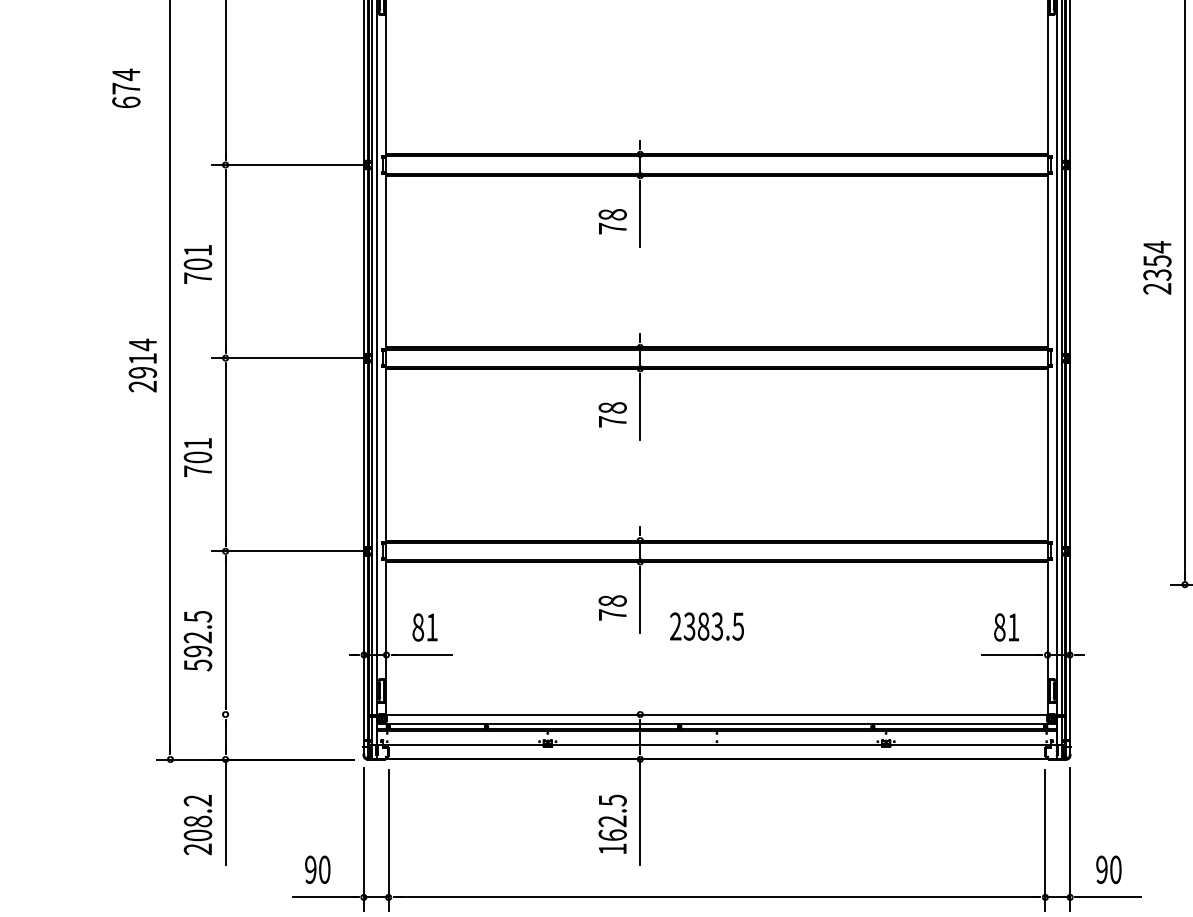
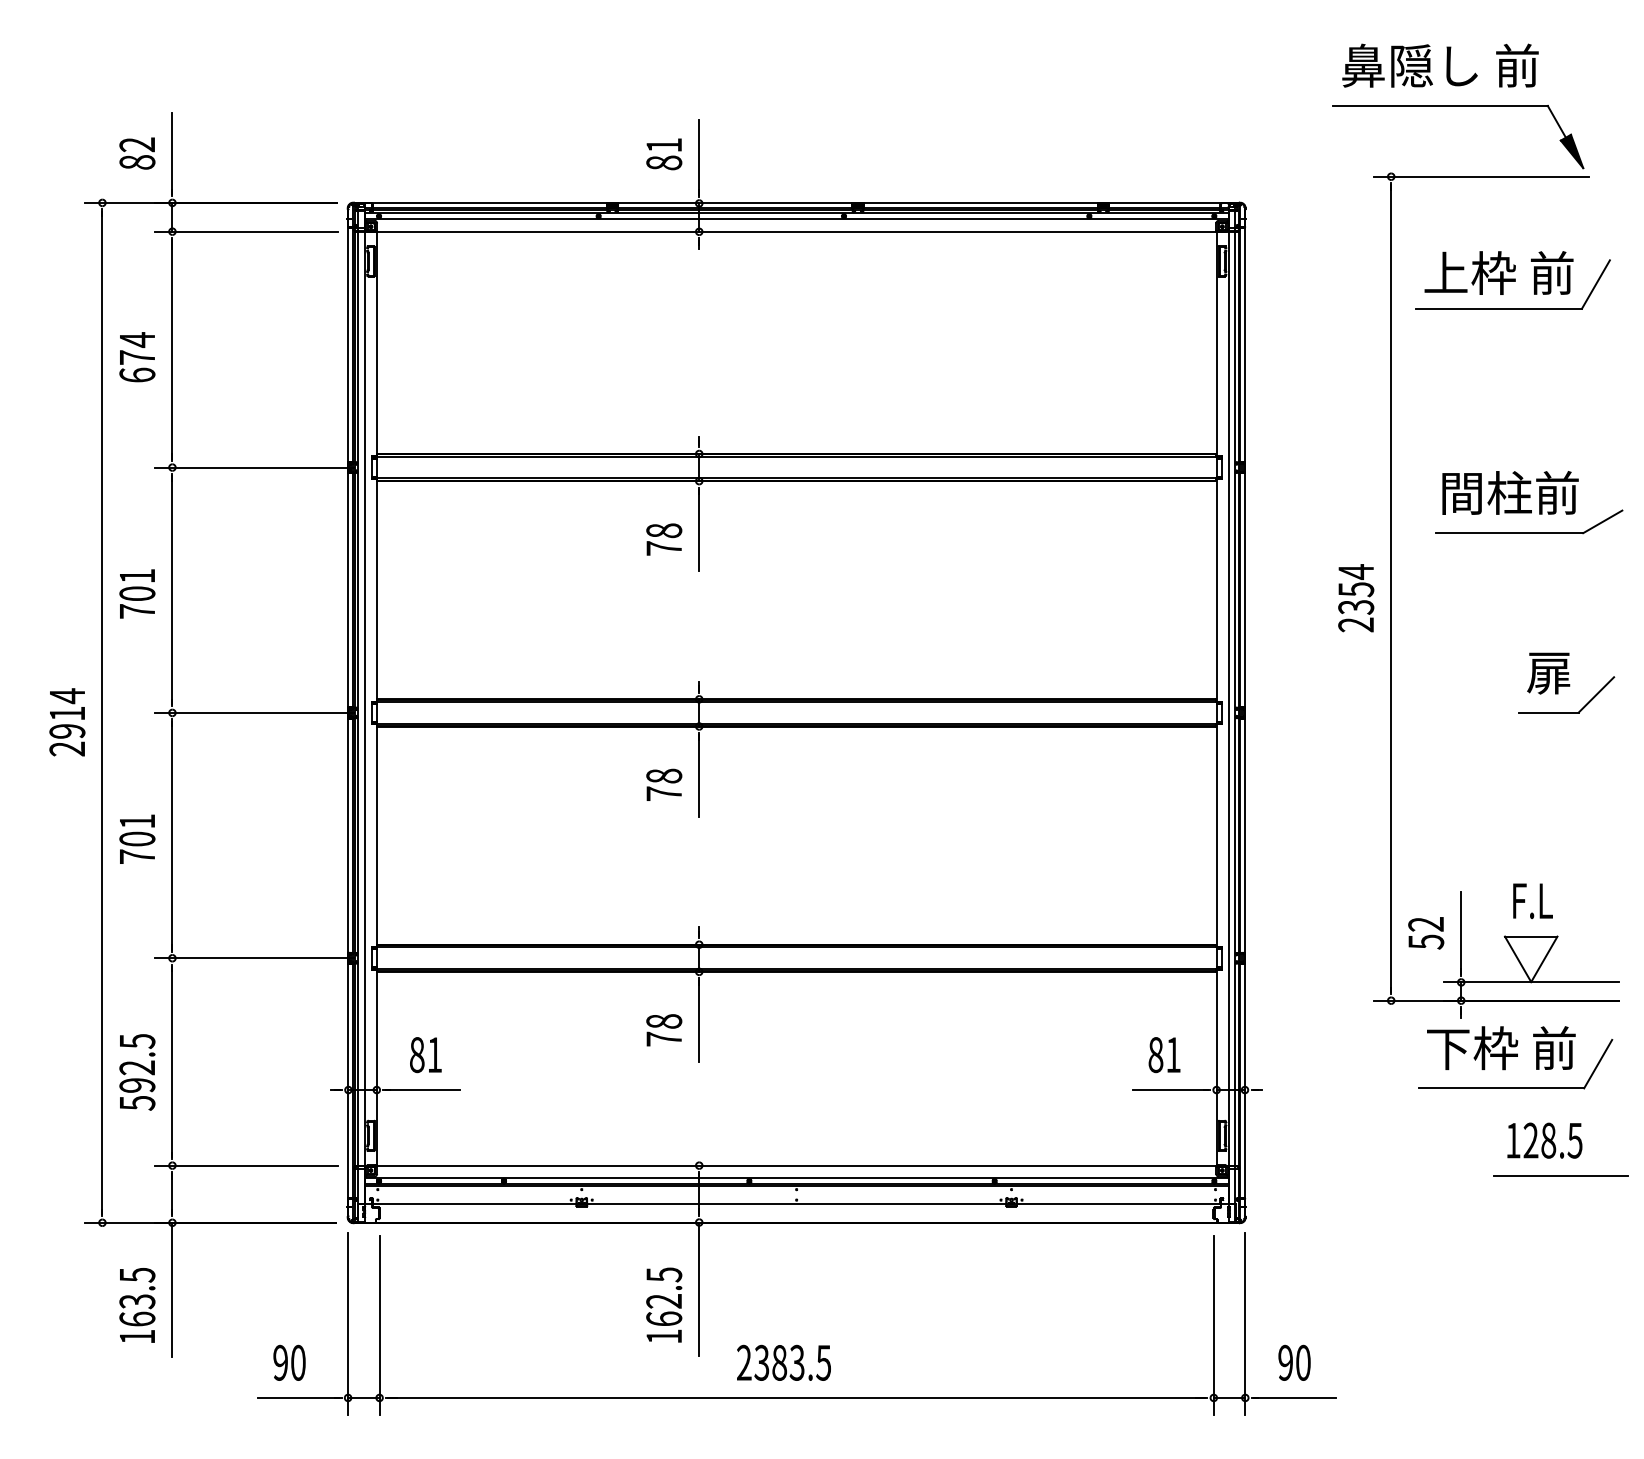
text: (126, 88) -> (137, 357), moved
text: (706, 626) -> (783, 1362), moved
line: (283, 714) -> (245, 1165), added
text: (198, 824) -> (137, 1305), 208.2 -> 163.5

